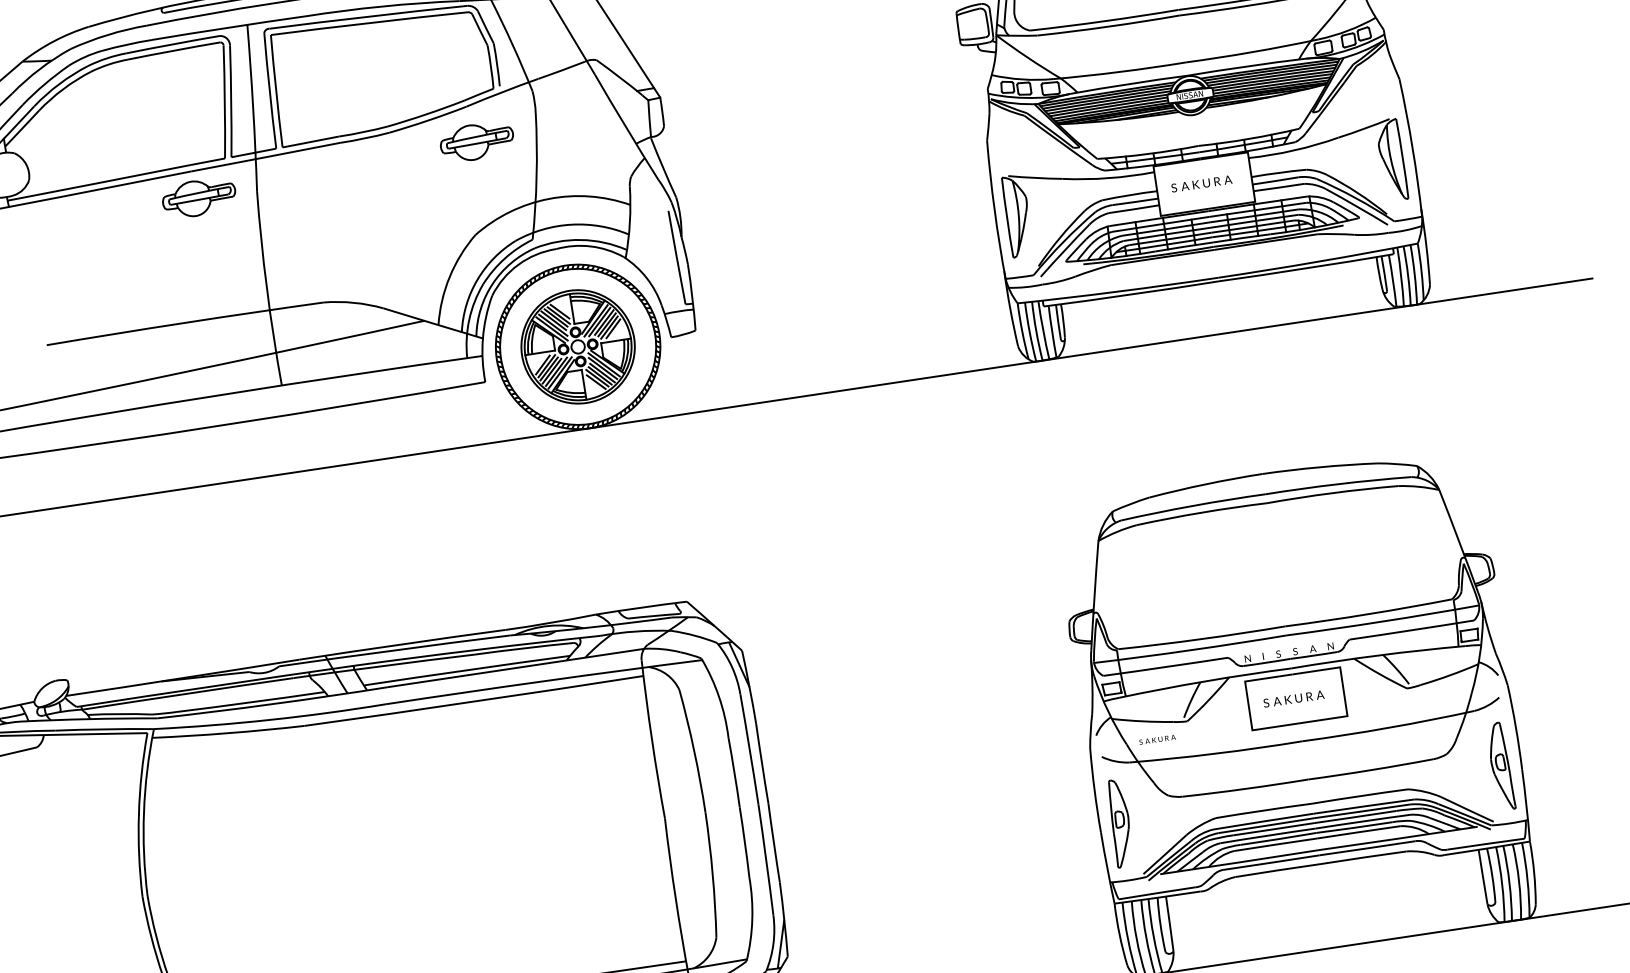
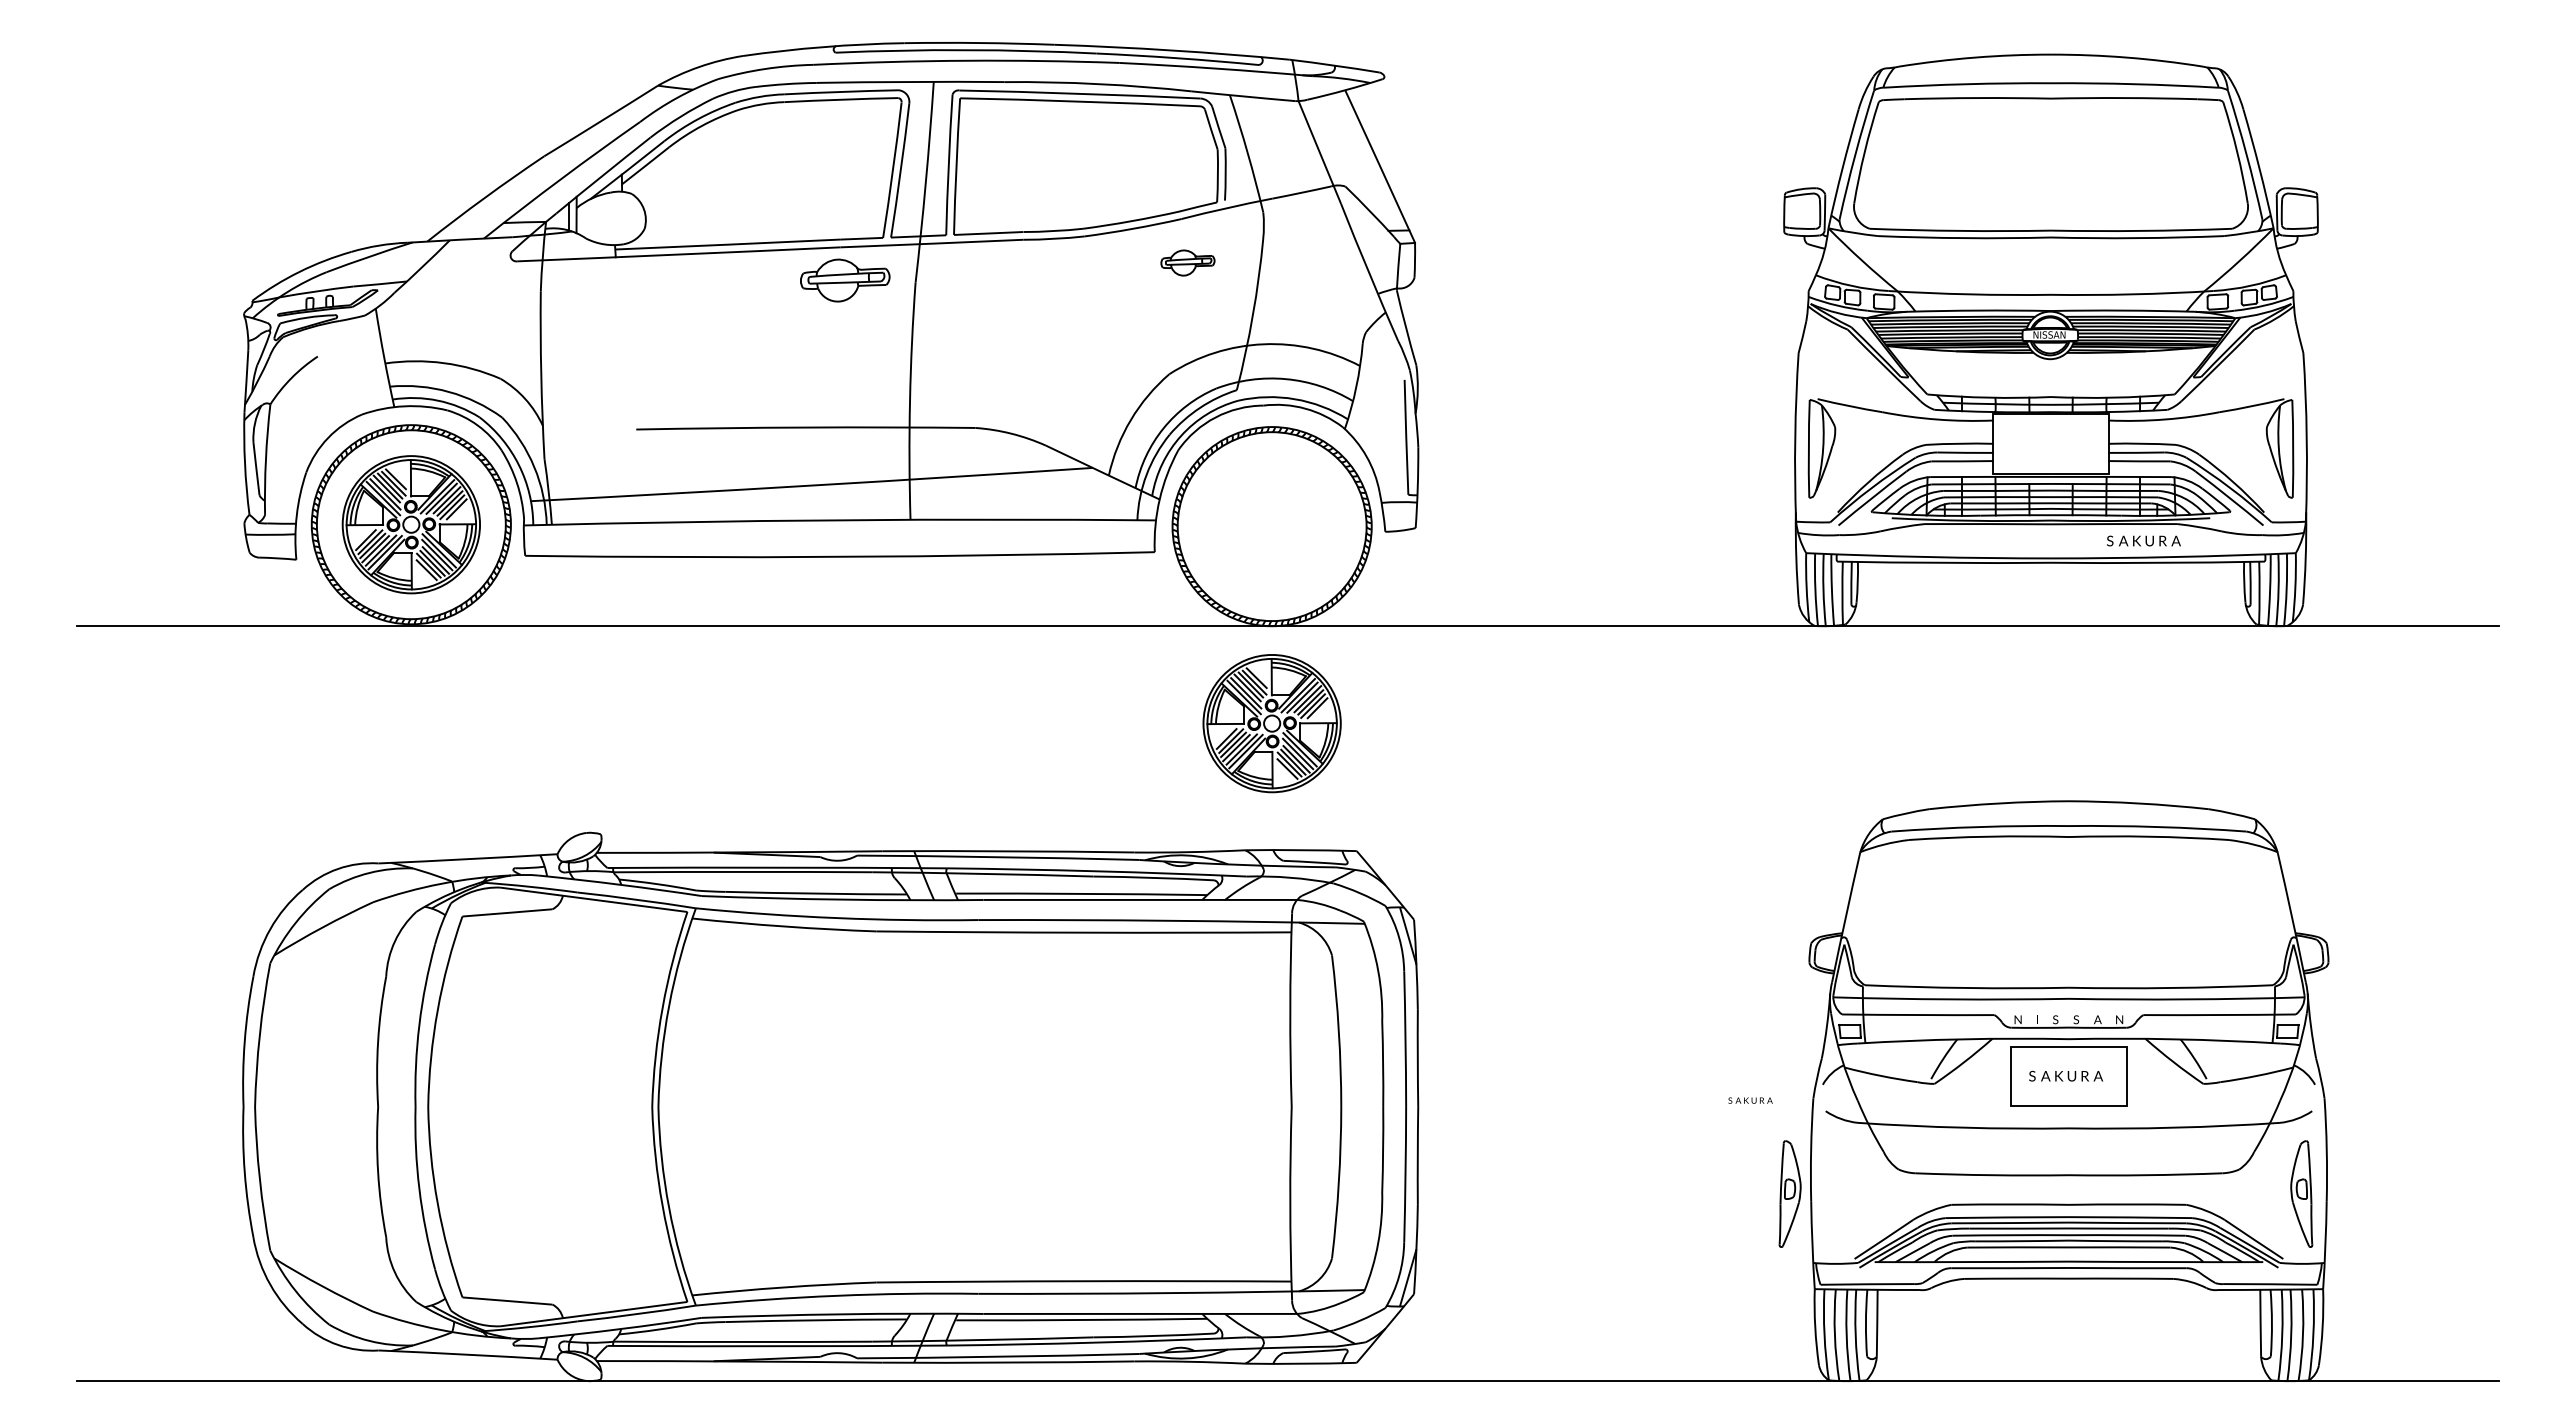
part: (476, 141) -> (1187, 262), size x0.6
text: (1201, 183) -> (2143, 540), moved
part: (577, 346) -> (1271, 723), moved
text: (1157, 739) -> (1750, 1100), moved
part: (1119, 822) -> (1789, 1193), moved

